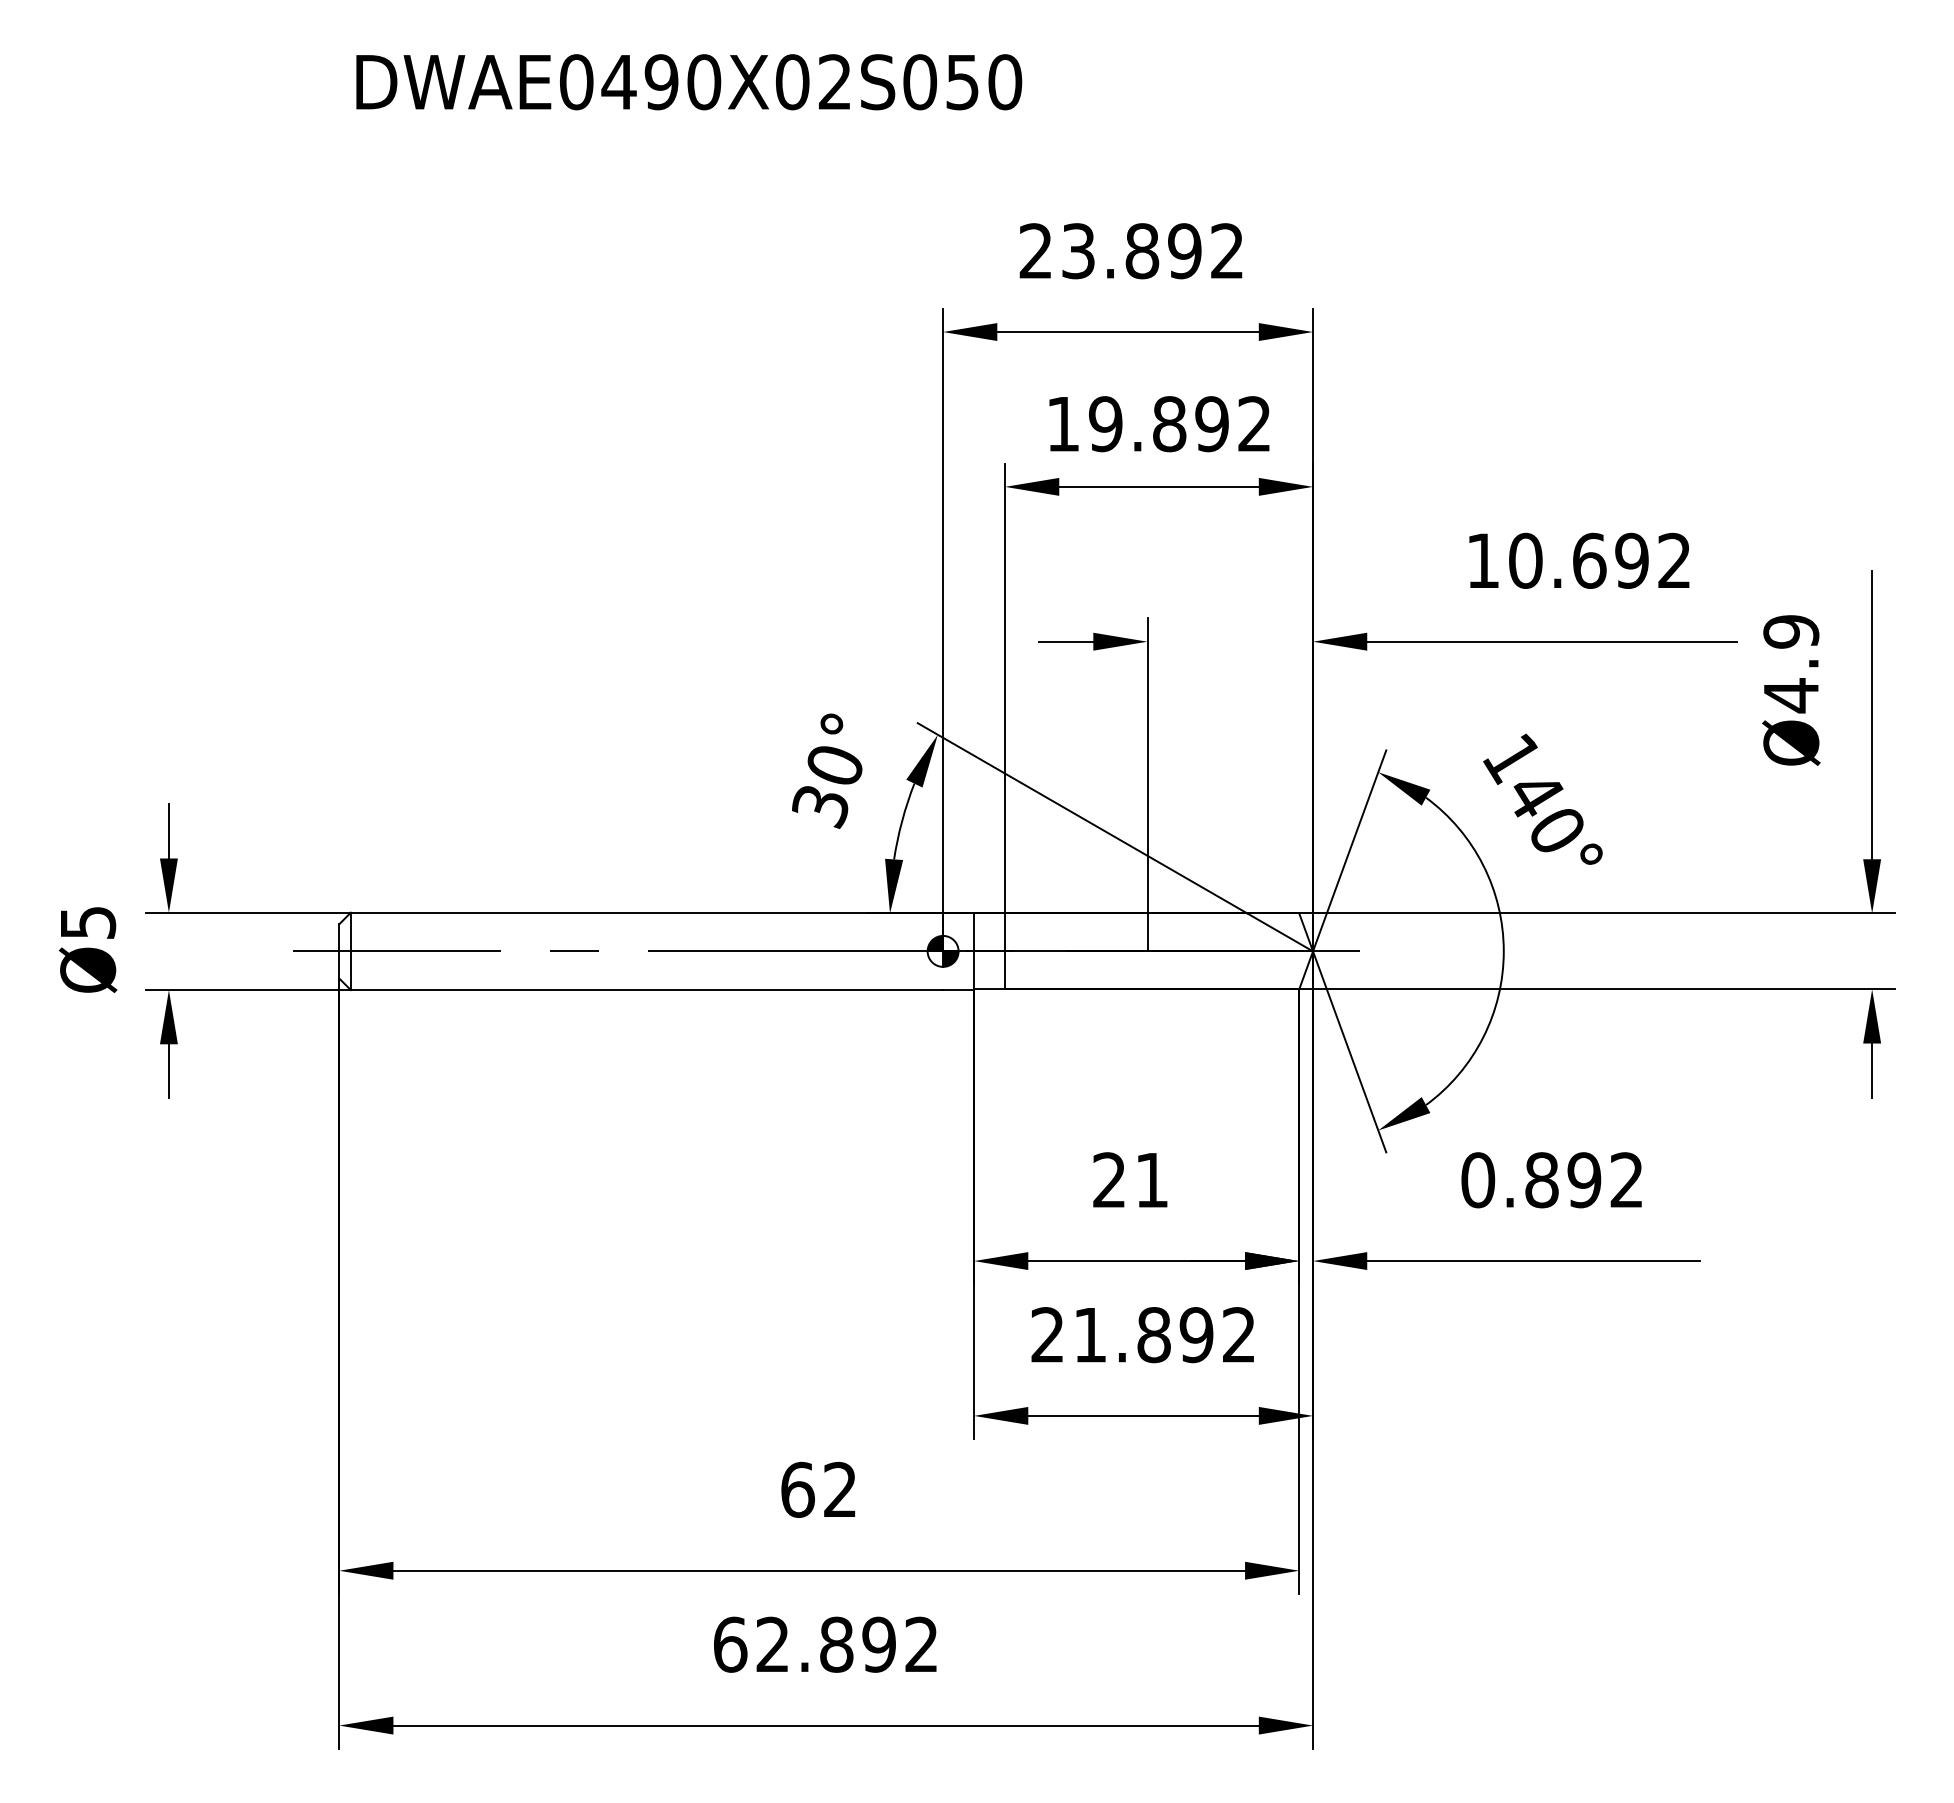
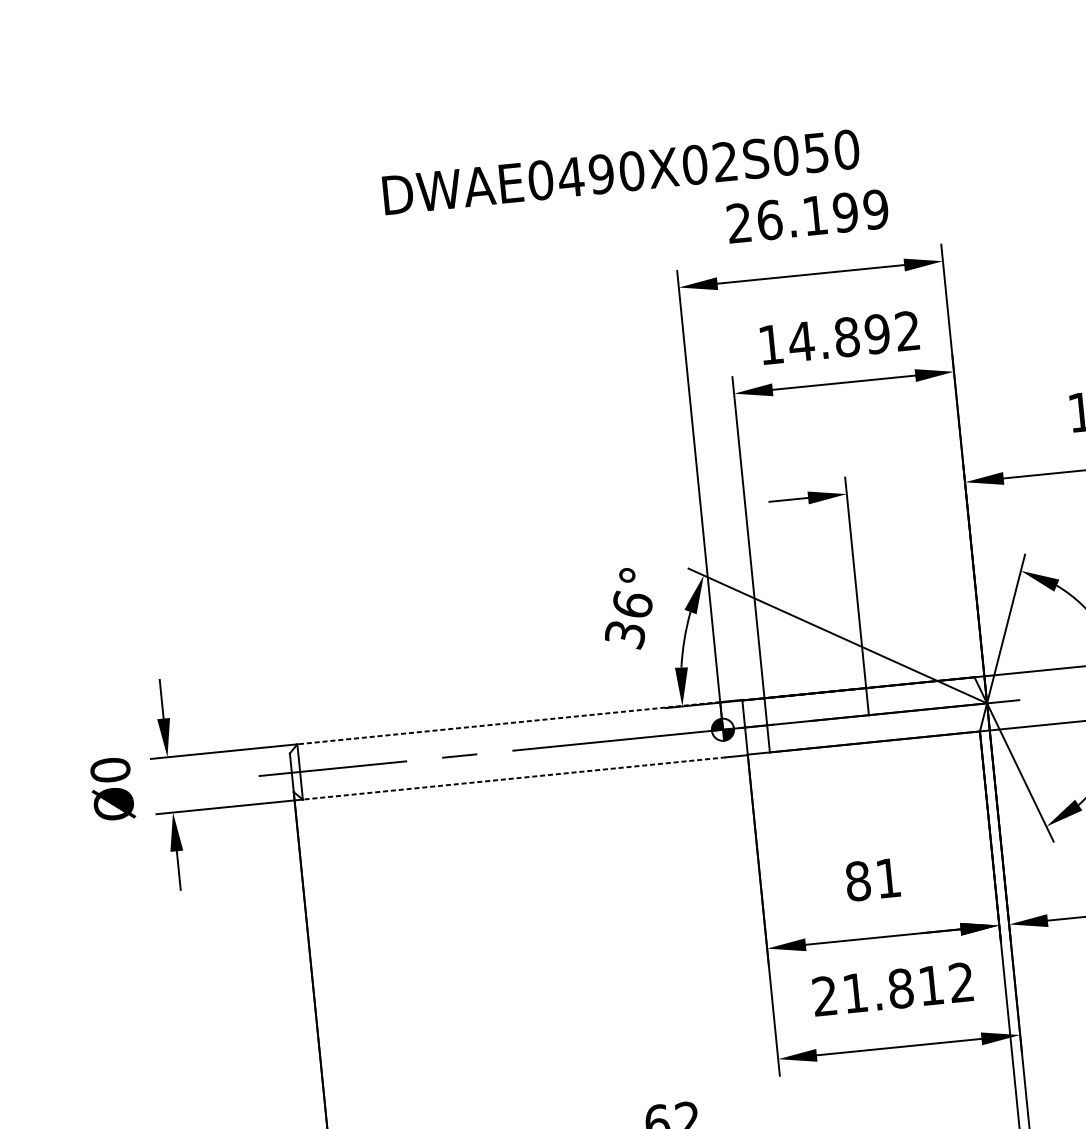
text: (689, 82) -> (621, 172), moved
text: (1153, 251) -> (823, 215), 23.892 -> 26.199
text: (1105, 424) -> (801, 342), 19.892 -> 14.892
text: (834, 763) -> (632, 603), 30° -> 36°
line: (646, 912) -> (508, 723), solid -> dashed
text: (88, 922) -> (110, 770), Ø5 -> Ø0
line: (646, 990) -> (513, 778), solid -> dashed
text: (1109, 1180) -> (858, 881), 21 -> 81
text: (1196, 1335) -> (931, 985), 21.892 -> 21.812

